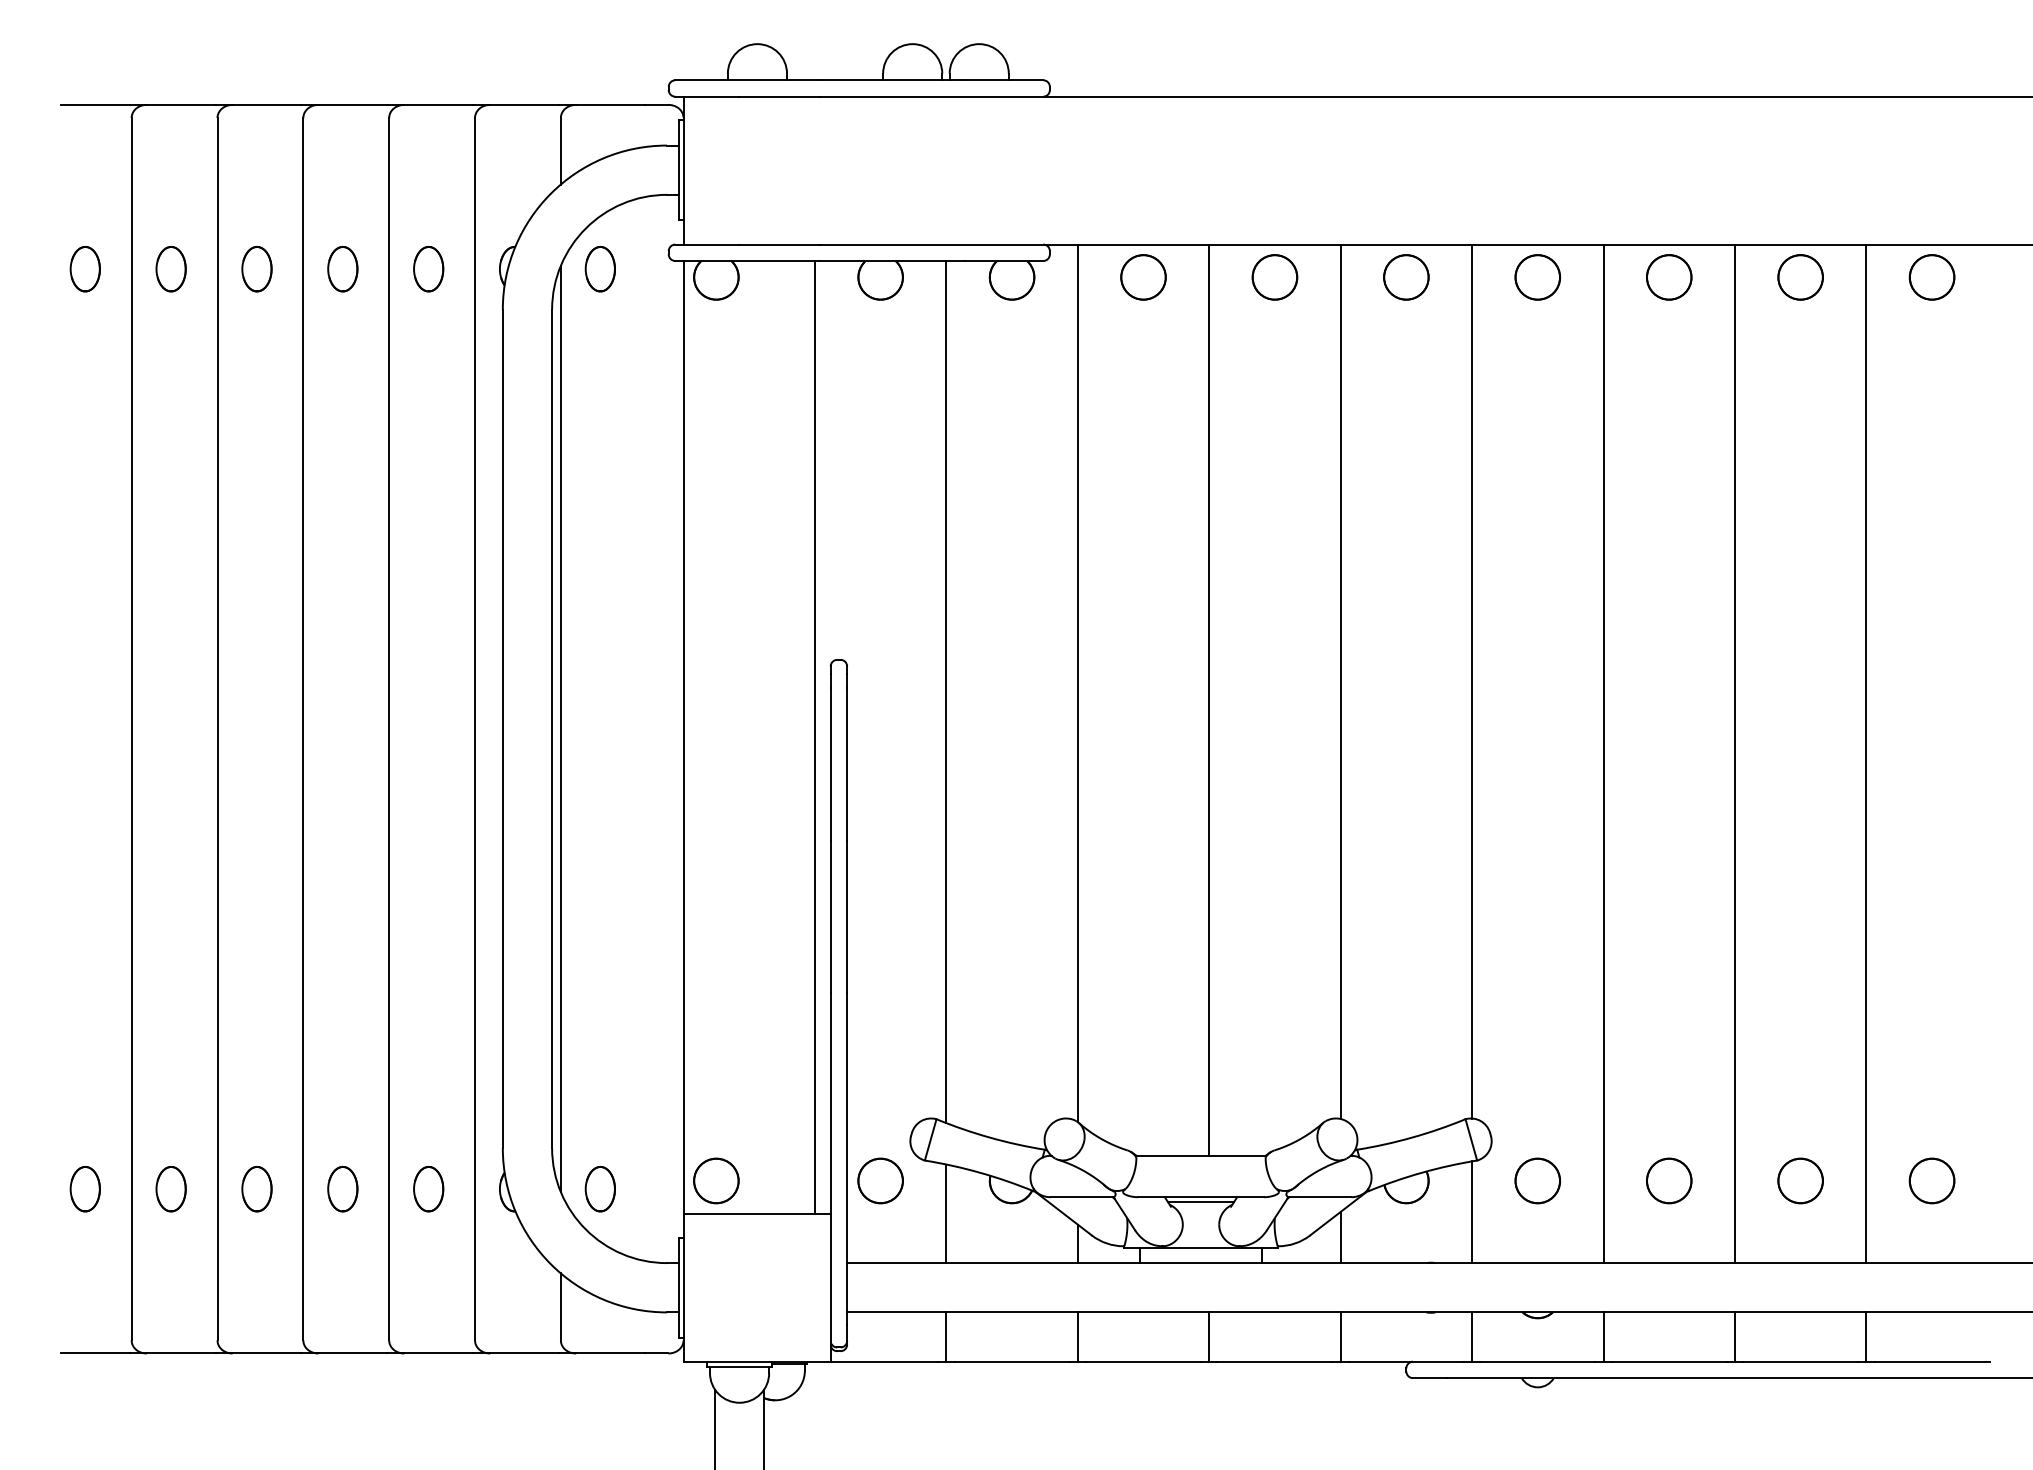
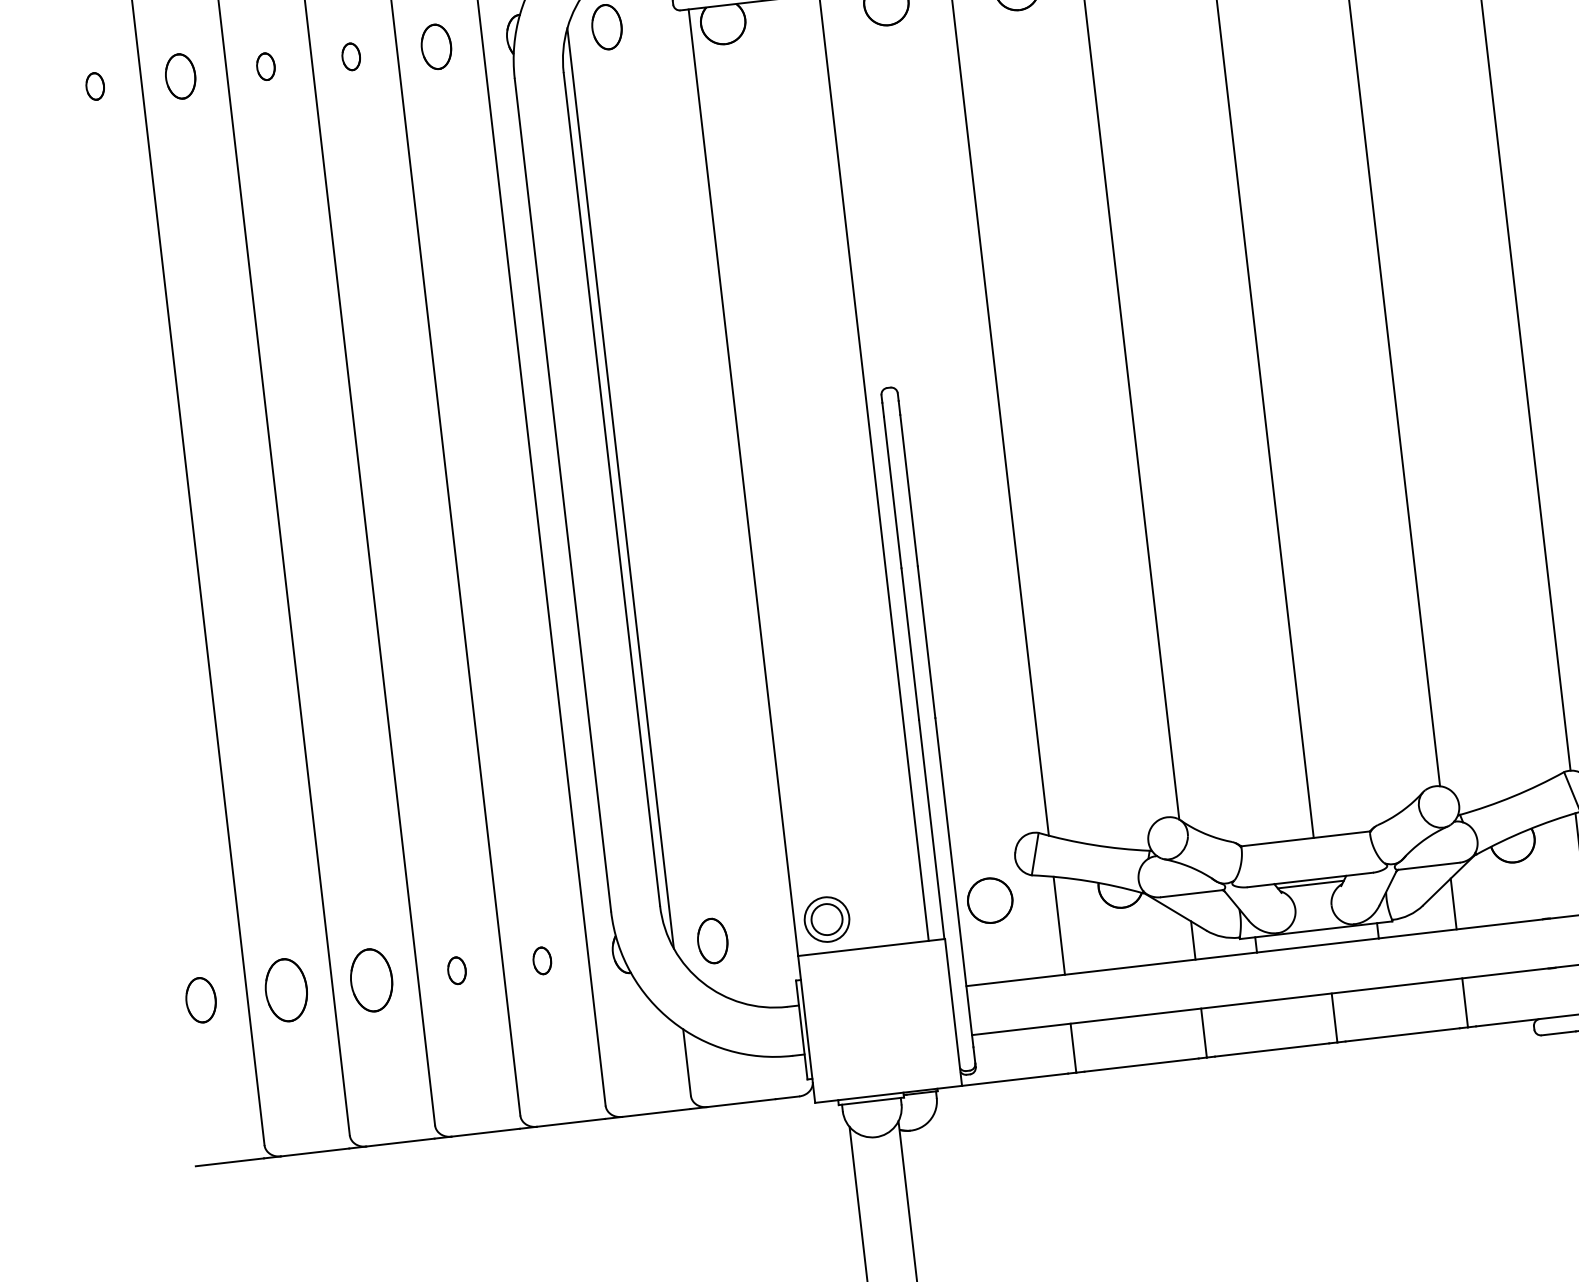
part: (84, 269) -> (94, 86), size x0.6
part: (256, 269) -> (265, 66), size x0.6
part: (342, 269) -> (350, 57), size x0.6
circle: (716, 1180) -> (827, 919), size x0.7
part: (170, 1189) -> (285, 990), size x1.4
part: (256, 1189) -> (371, 980), size x1.4
part: (342, 1189) -> (456, 971), size x0.6
part: (428, 1189) -> (542, 961), size x0.6

